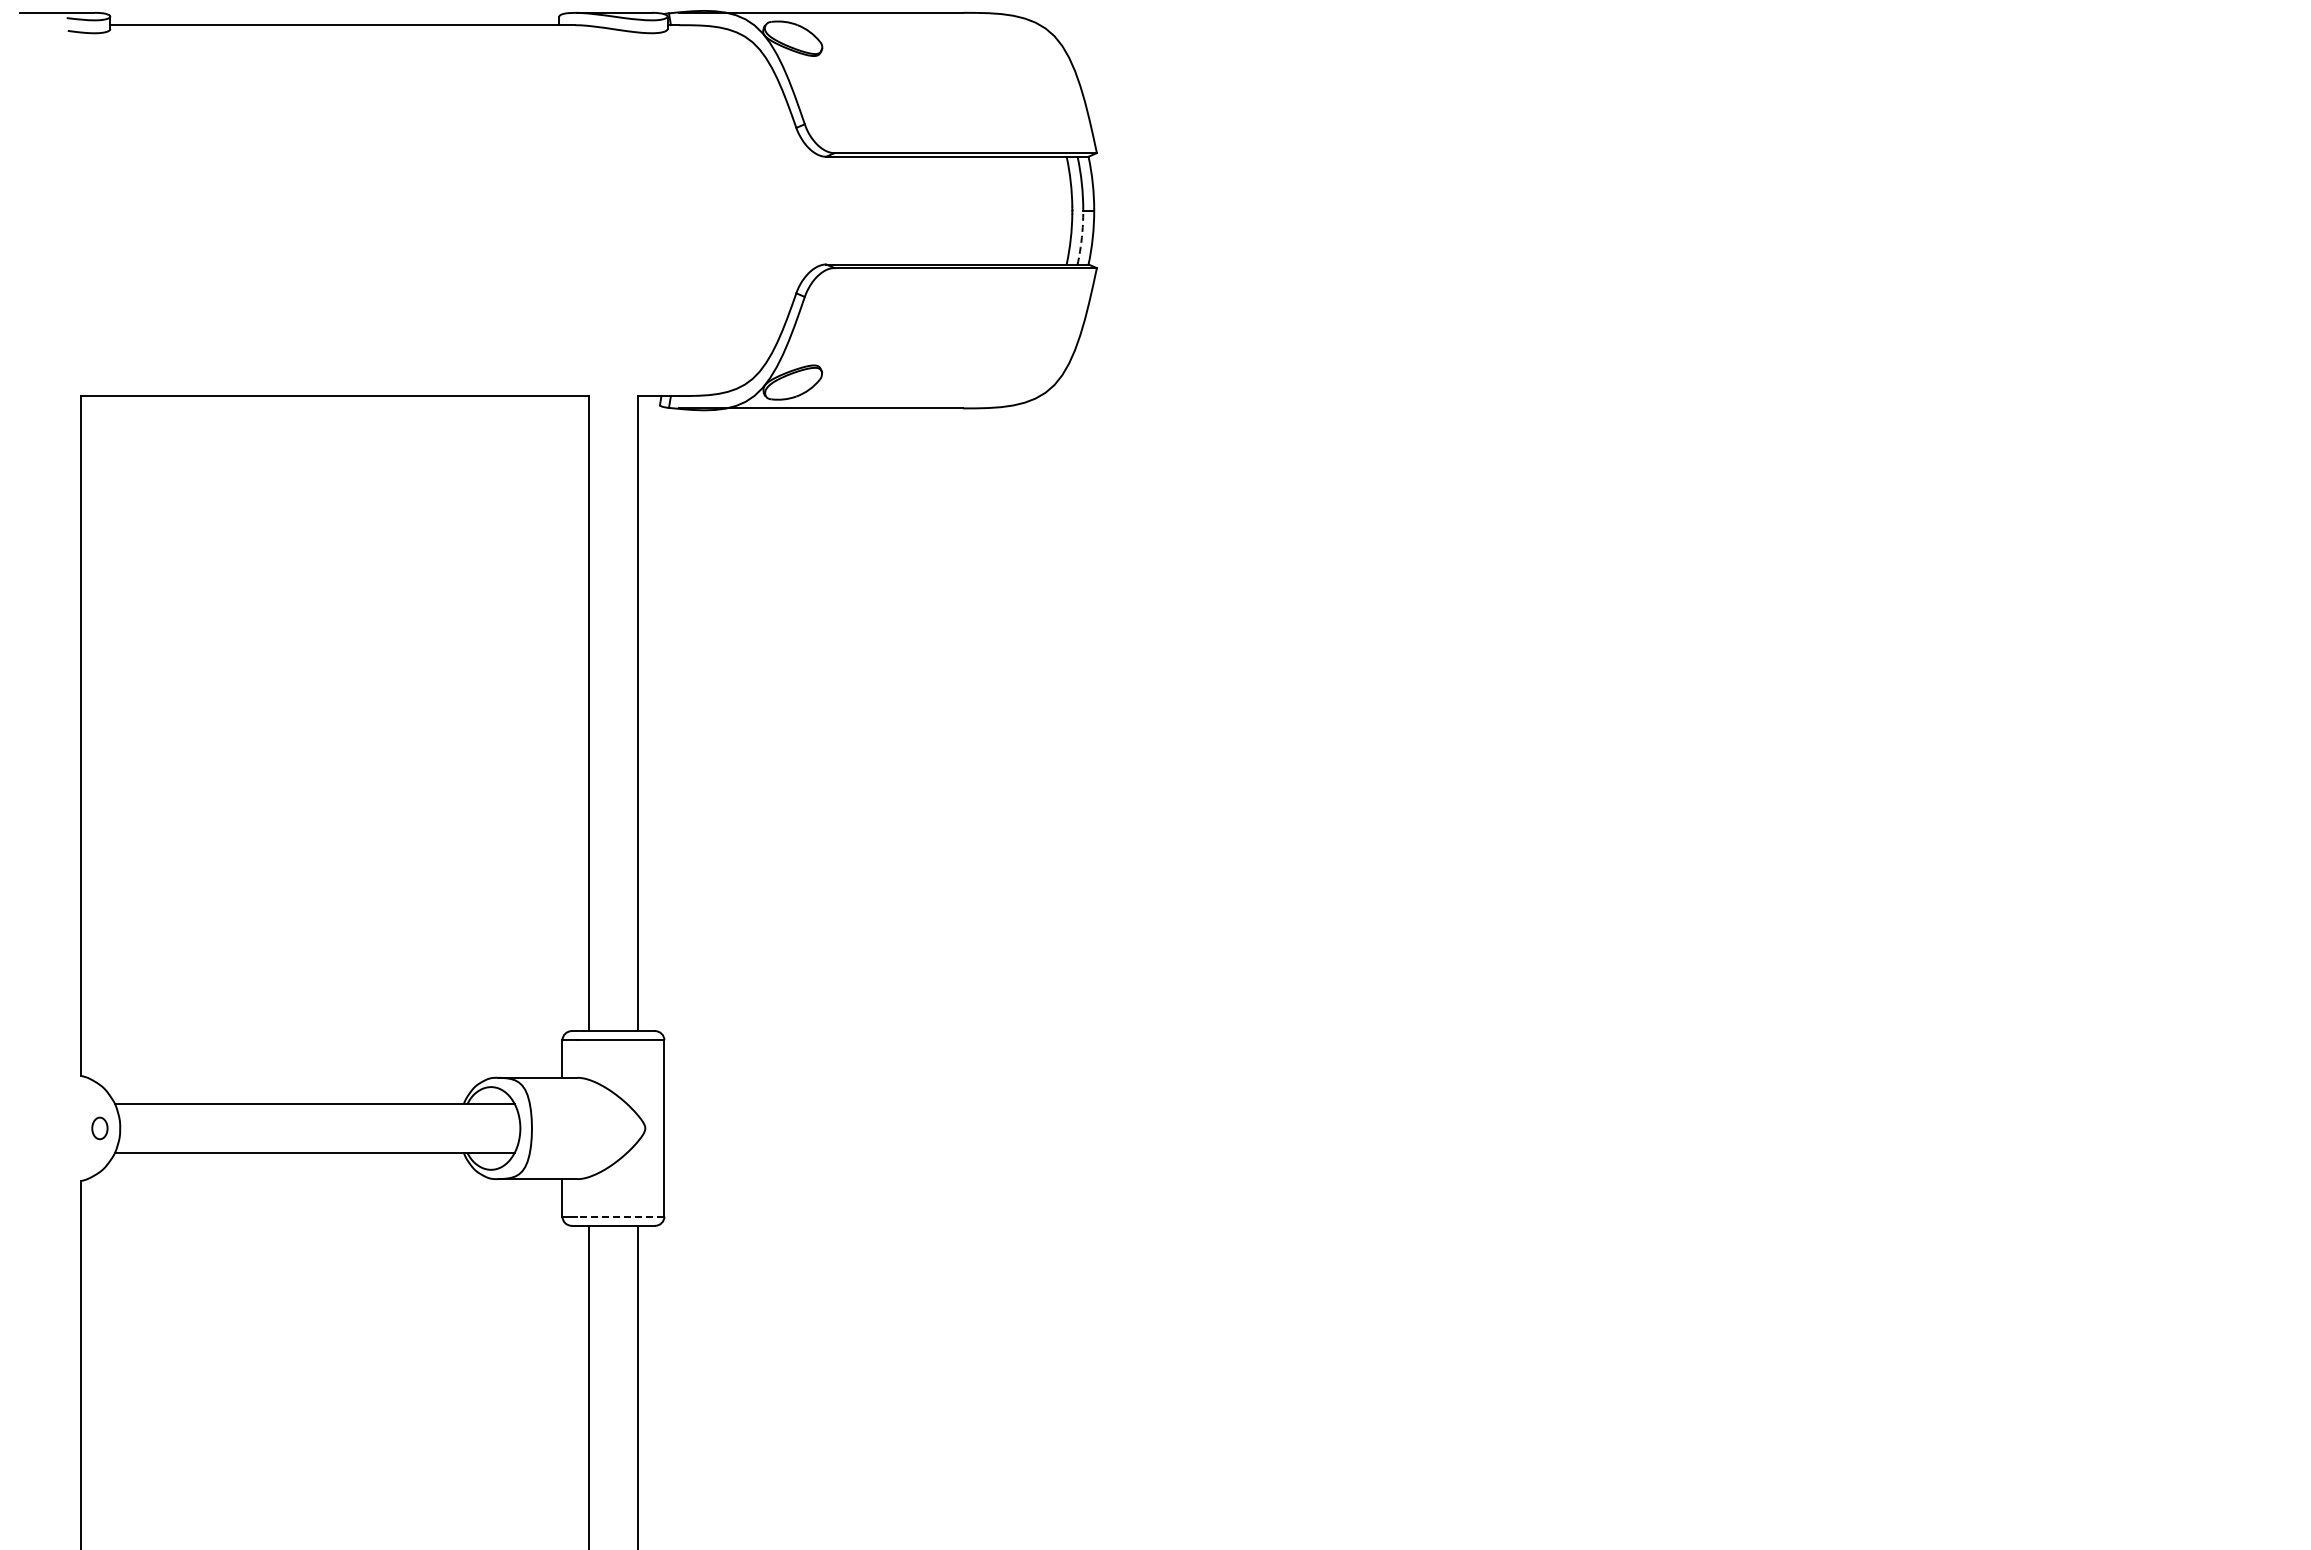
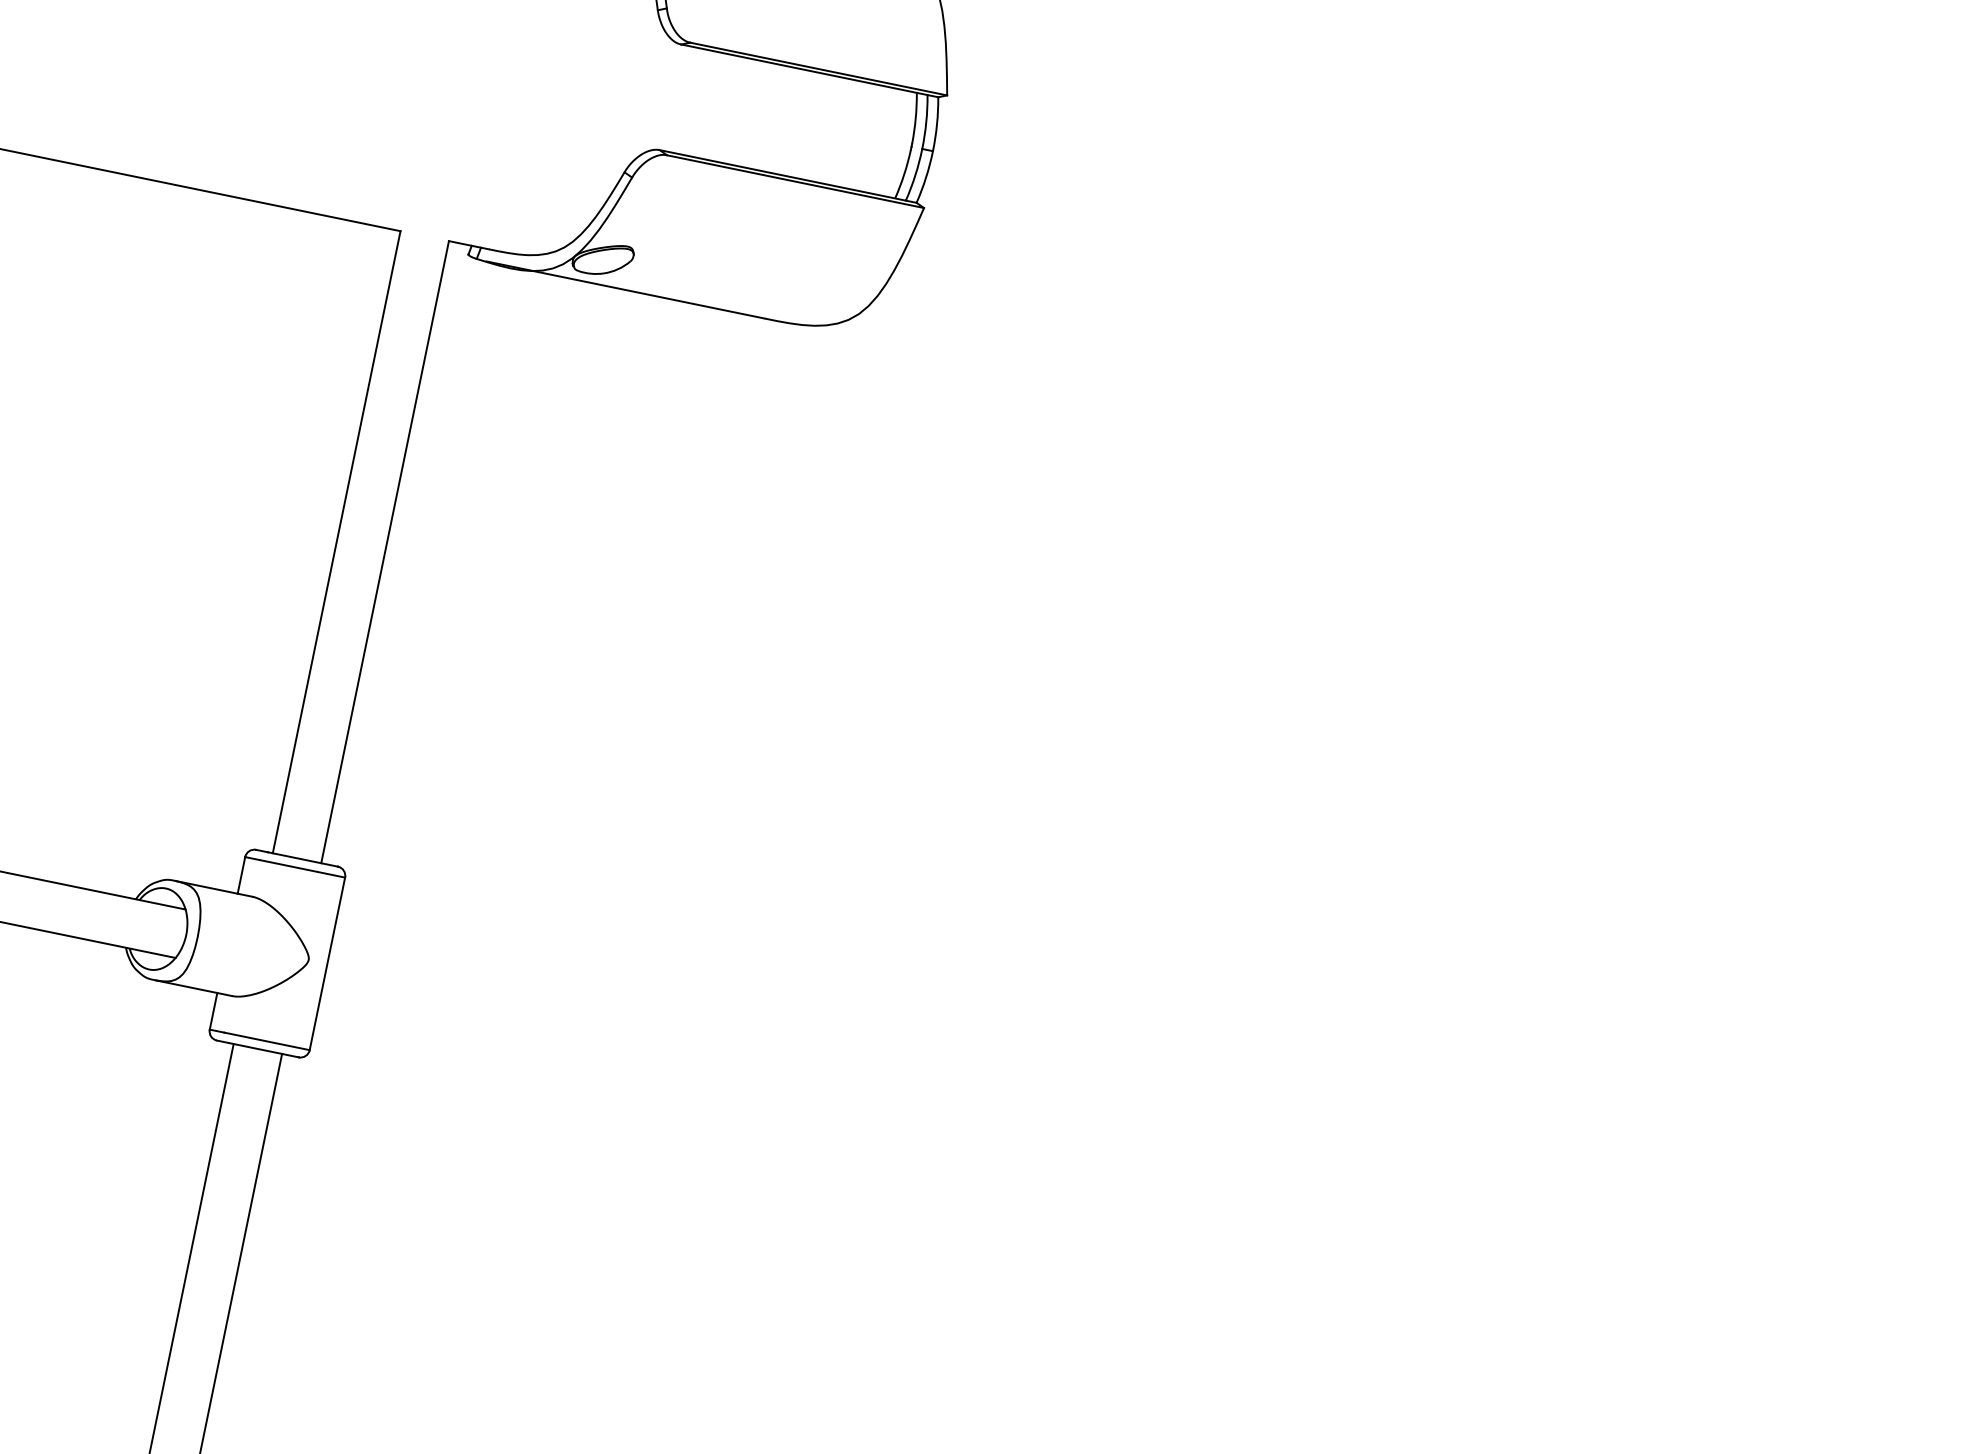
arc: (1081, 237) -> (915, 174), dashed -> solid
line: (620, 1216) -> (266, 1041), dashed -> solid

